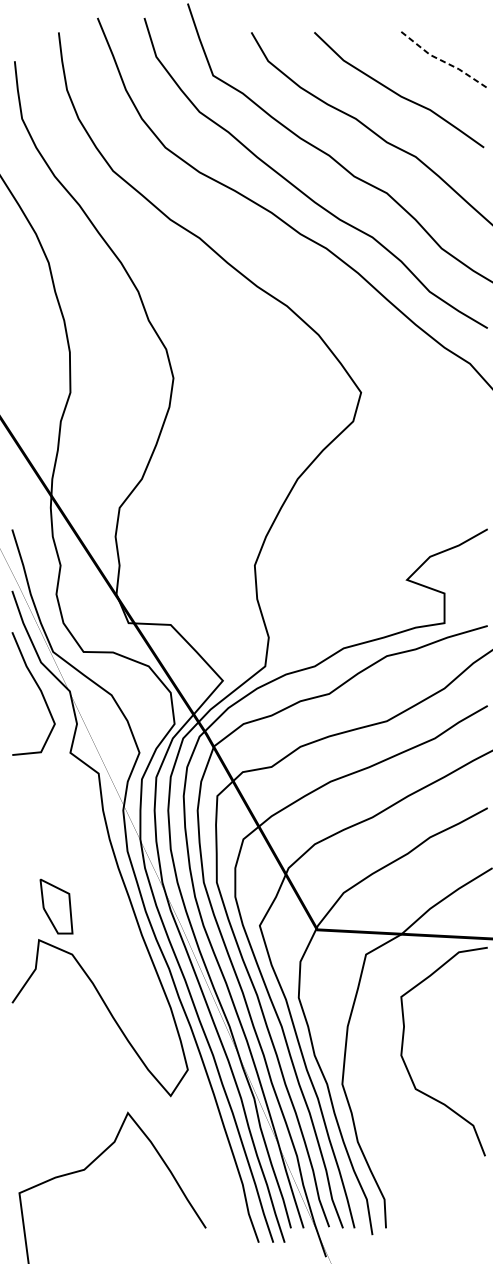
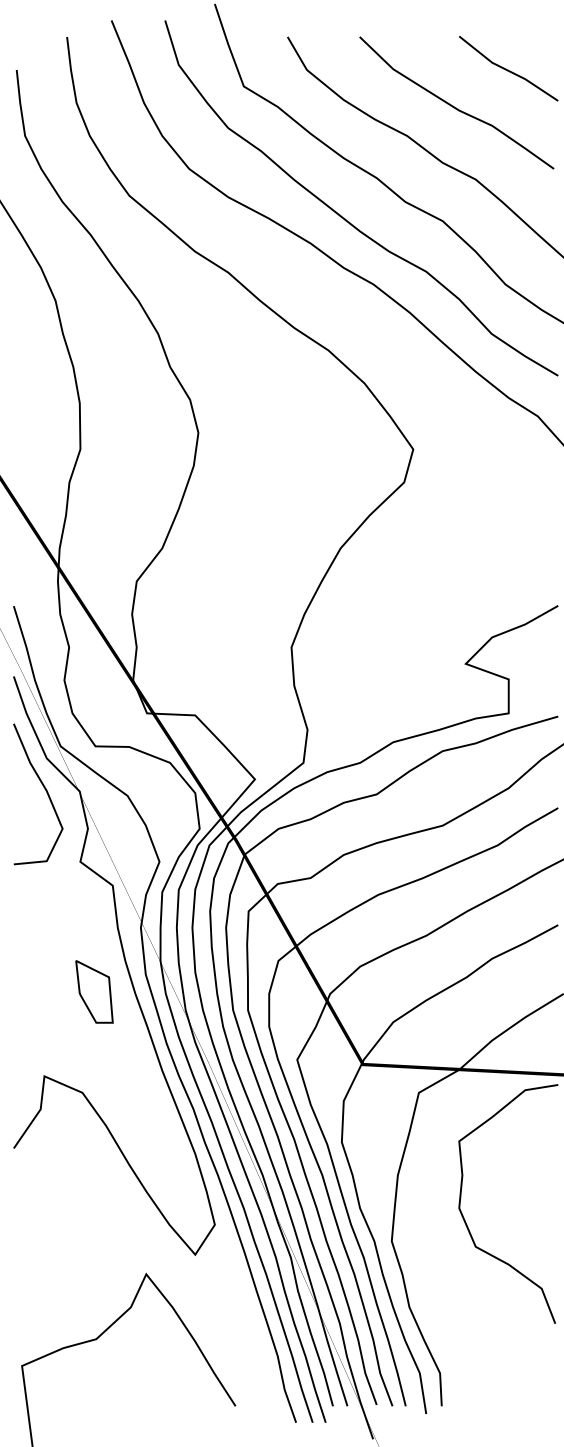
line: (443, 61) -> (507, 70), dashed -> solid
part: (56, 906) -> (94, 991), moved

